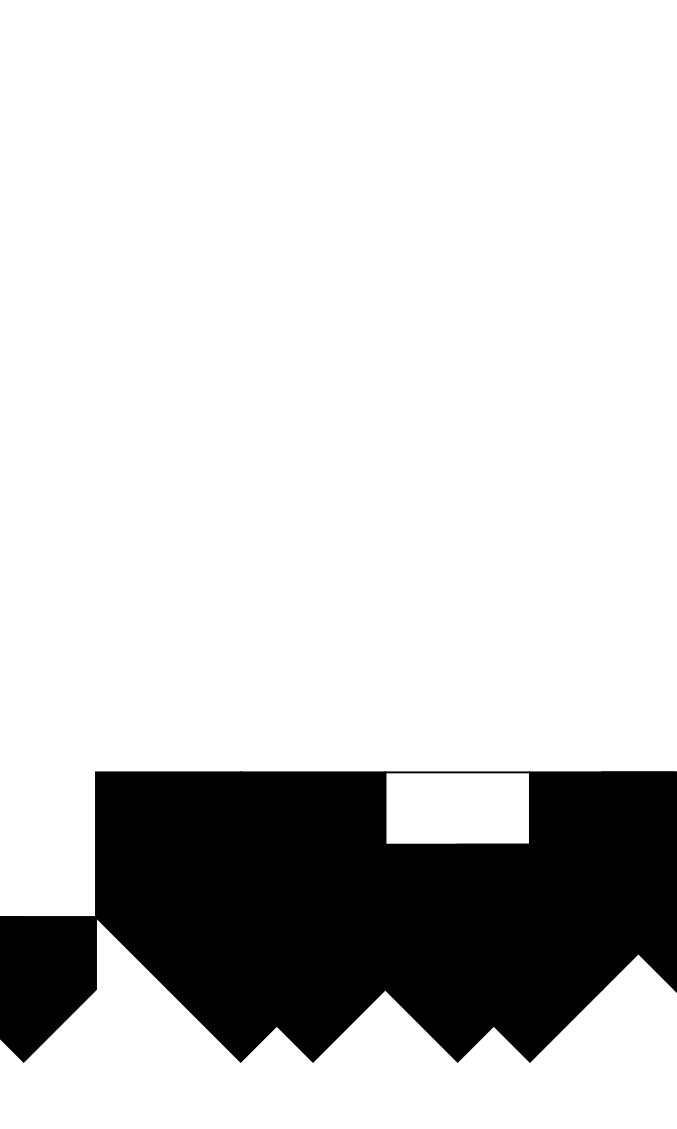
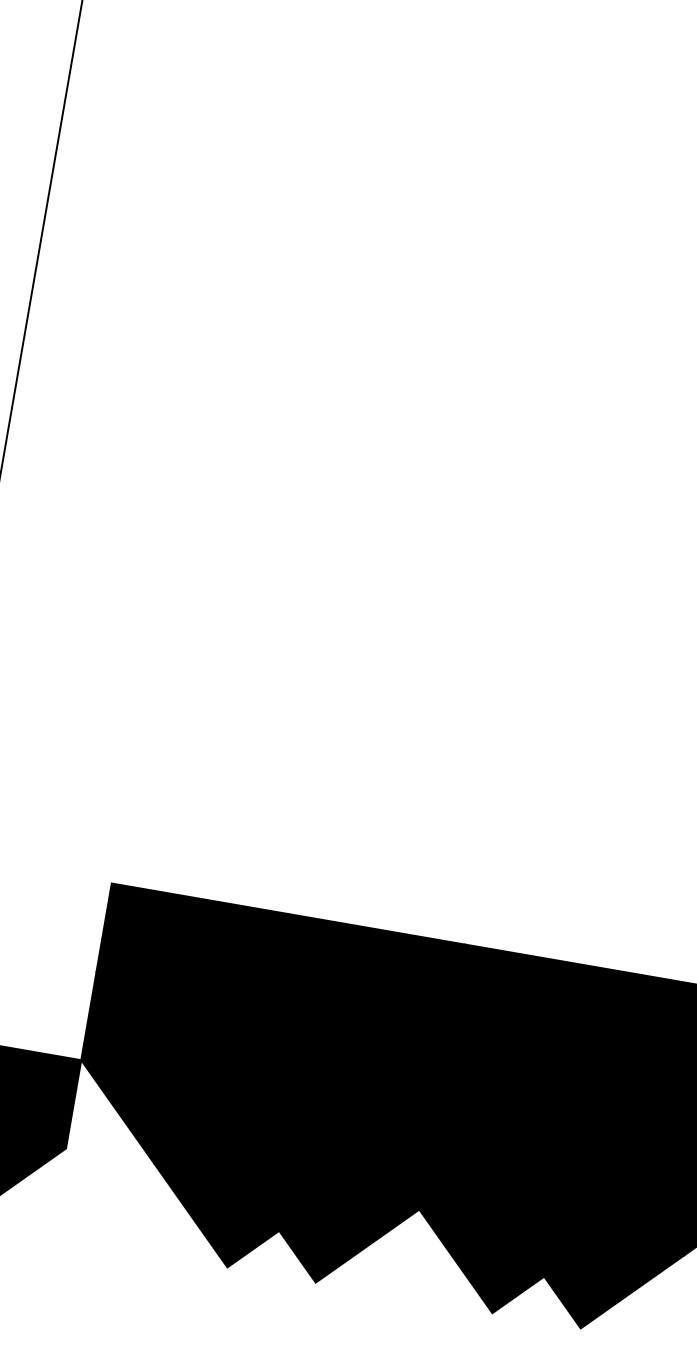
fill: (457, 844) -> (538, 1047), added

